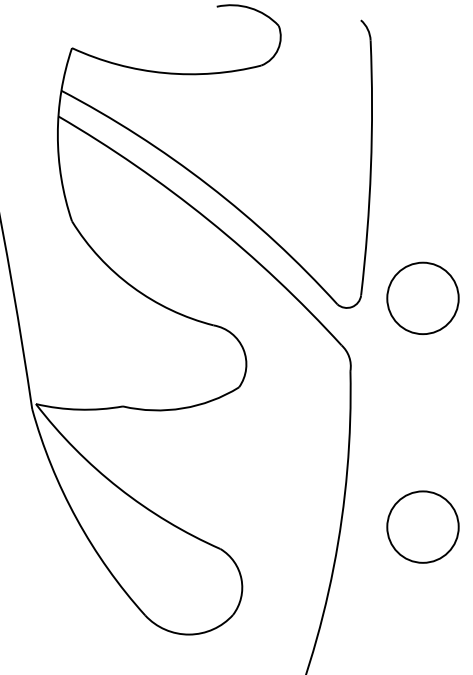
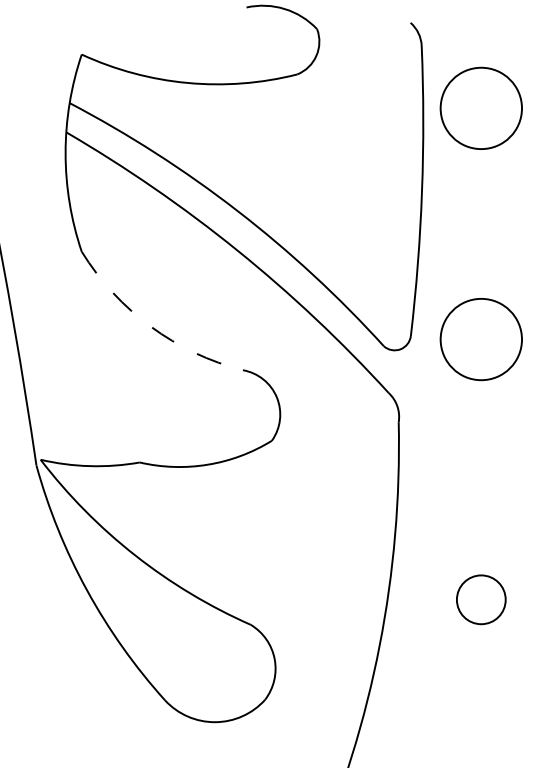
circle: (422, 94) -> (480, 107), added
arc: (132, 287) -> (150, 327), solid -> dashed
circle: (422, 526) -> (480, 599), size x0.6

